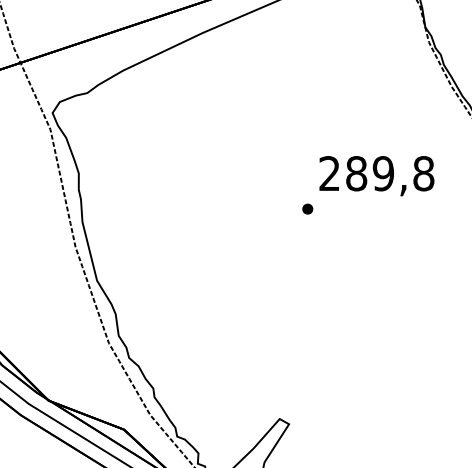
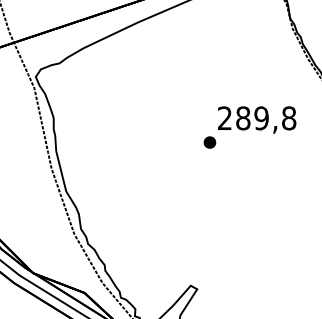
part: (307, 209) -> (209, 142), size x1.67

